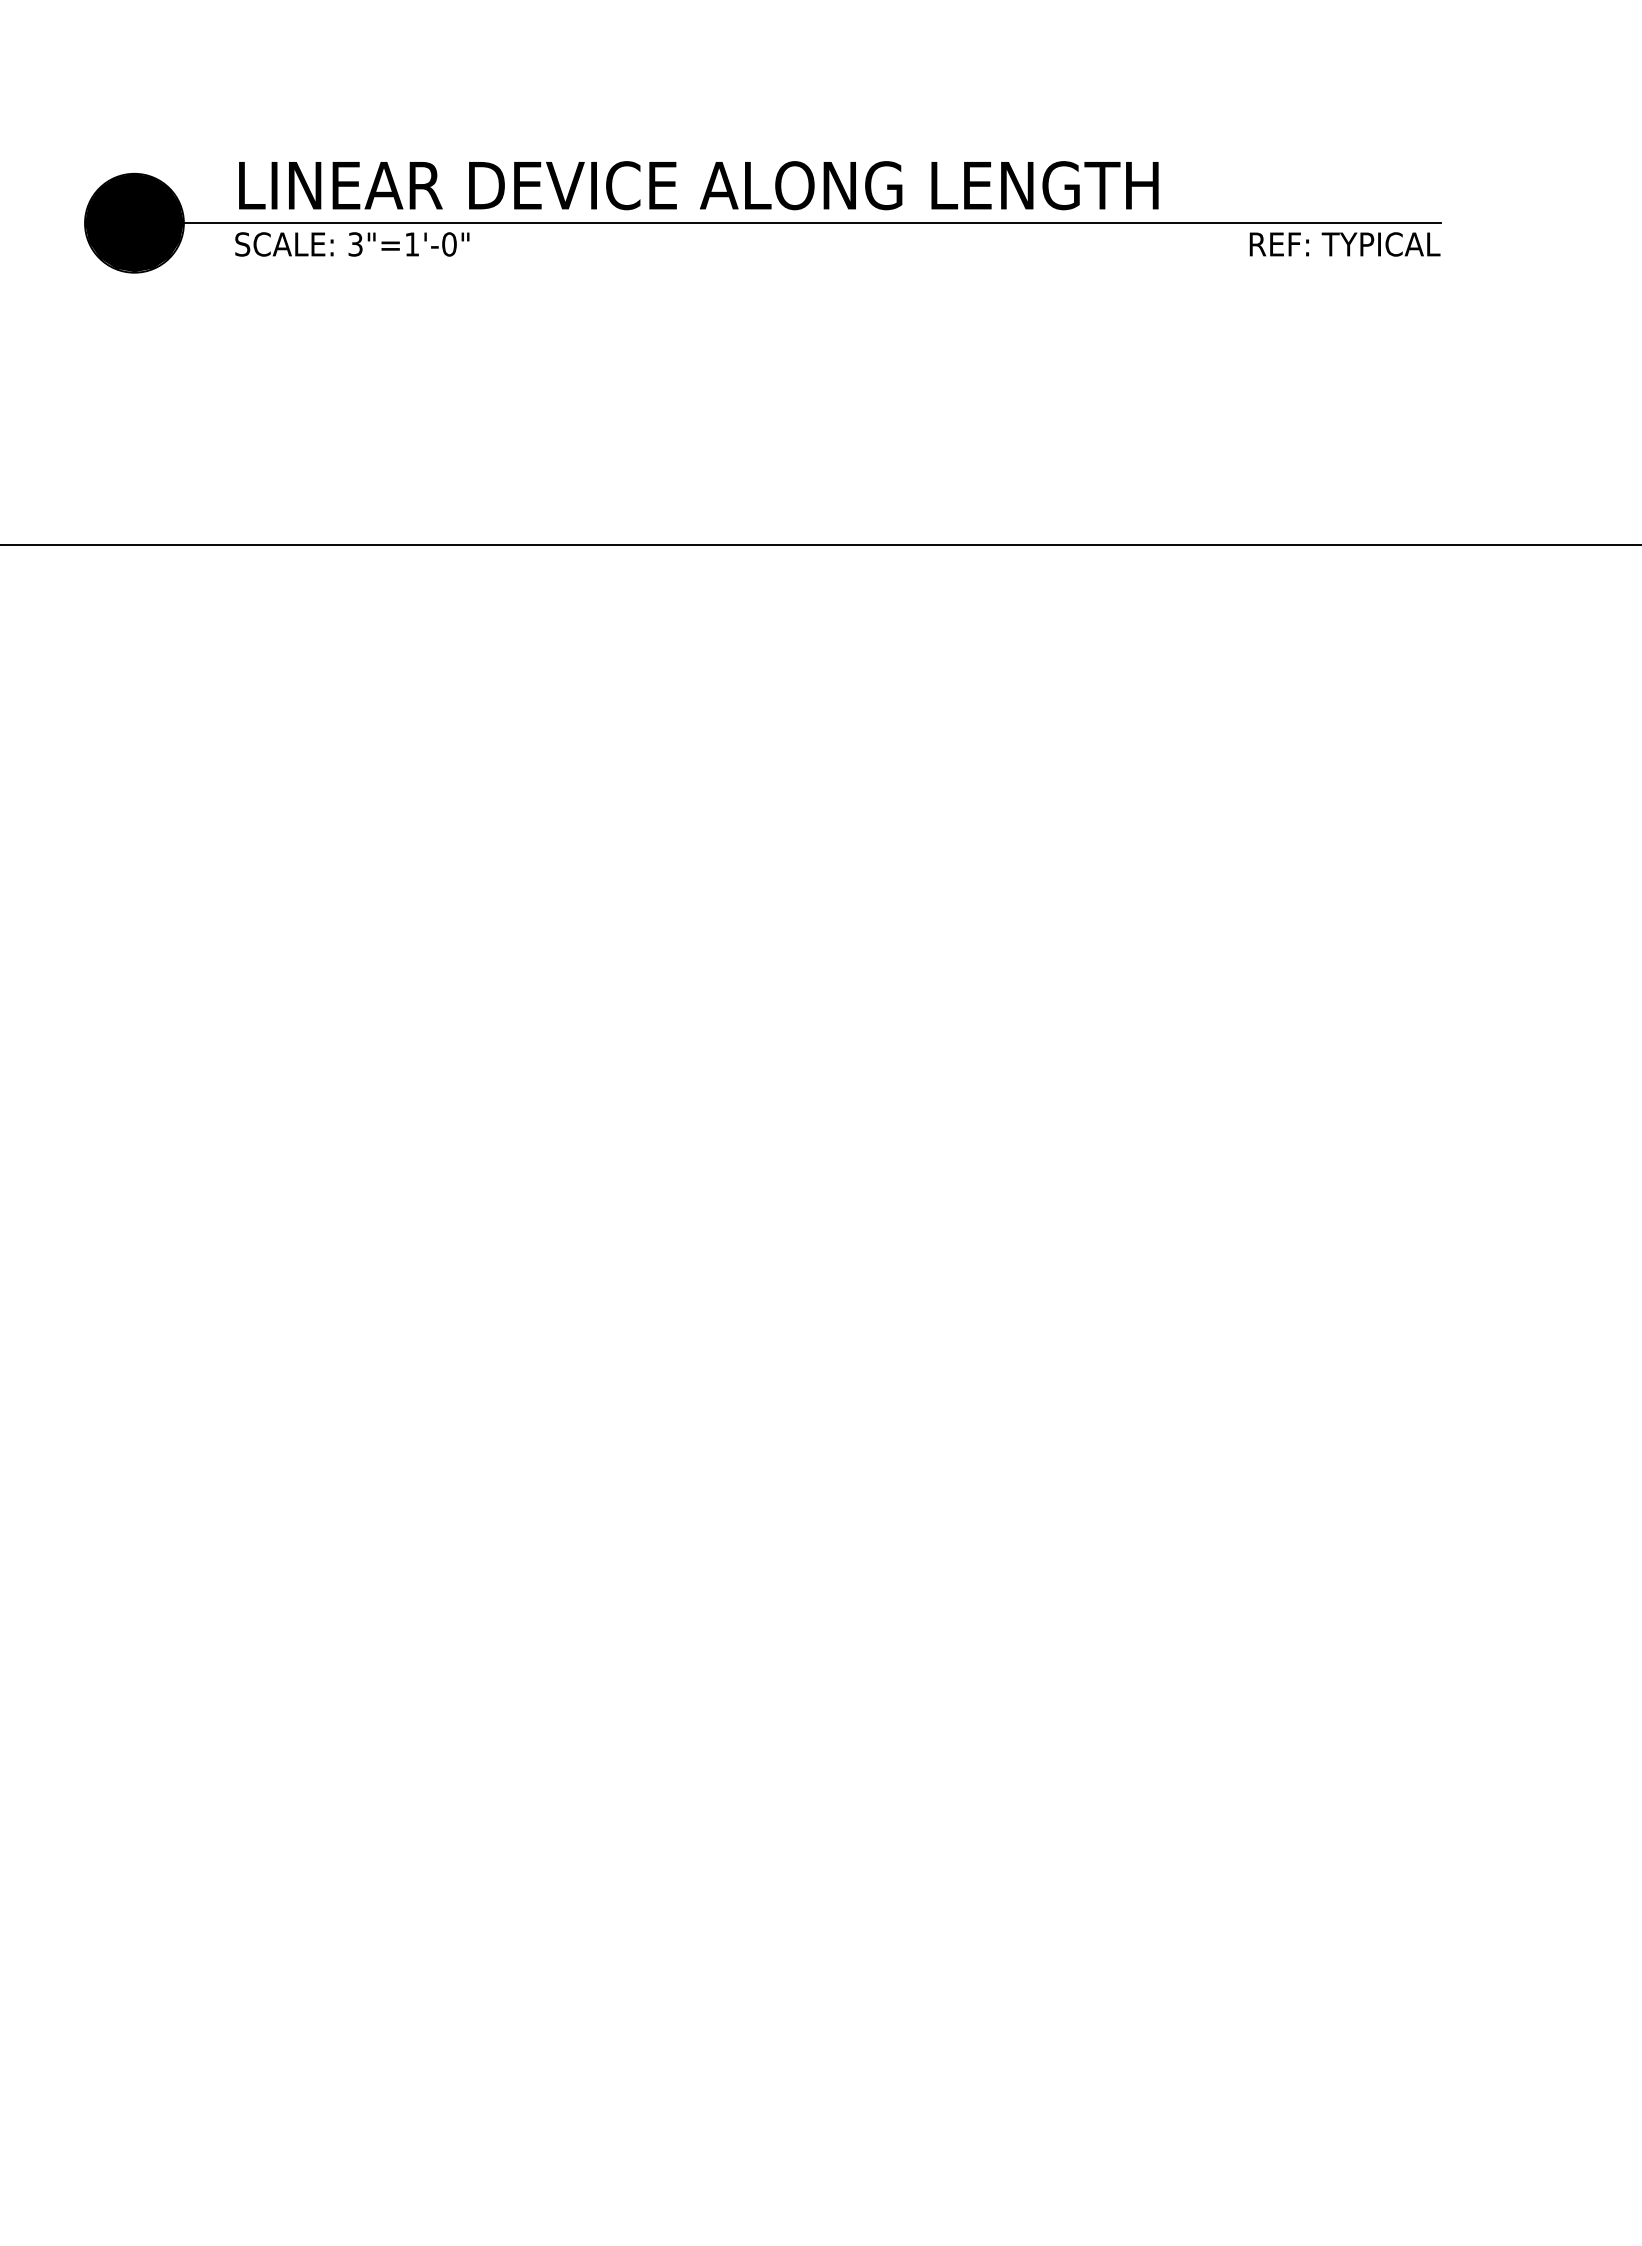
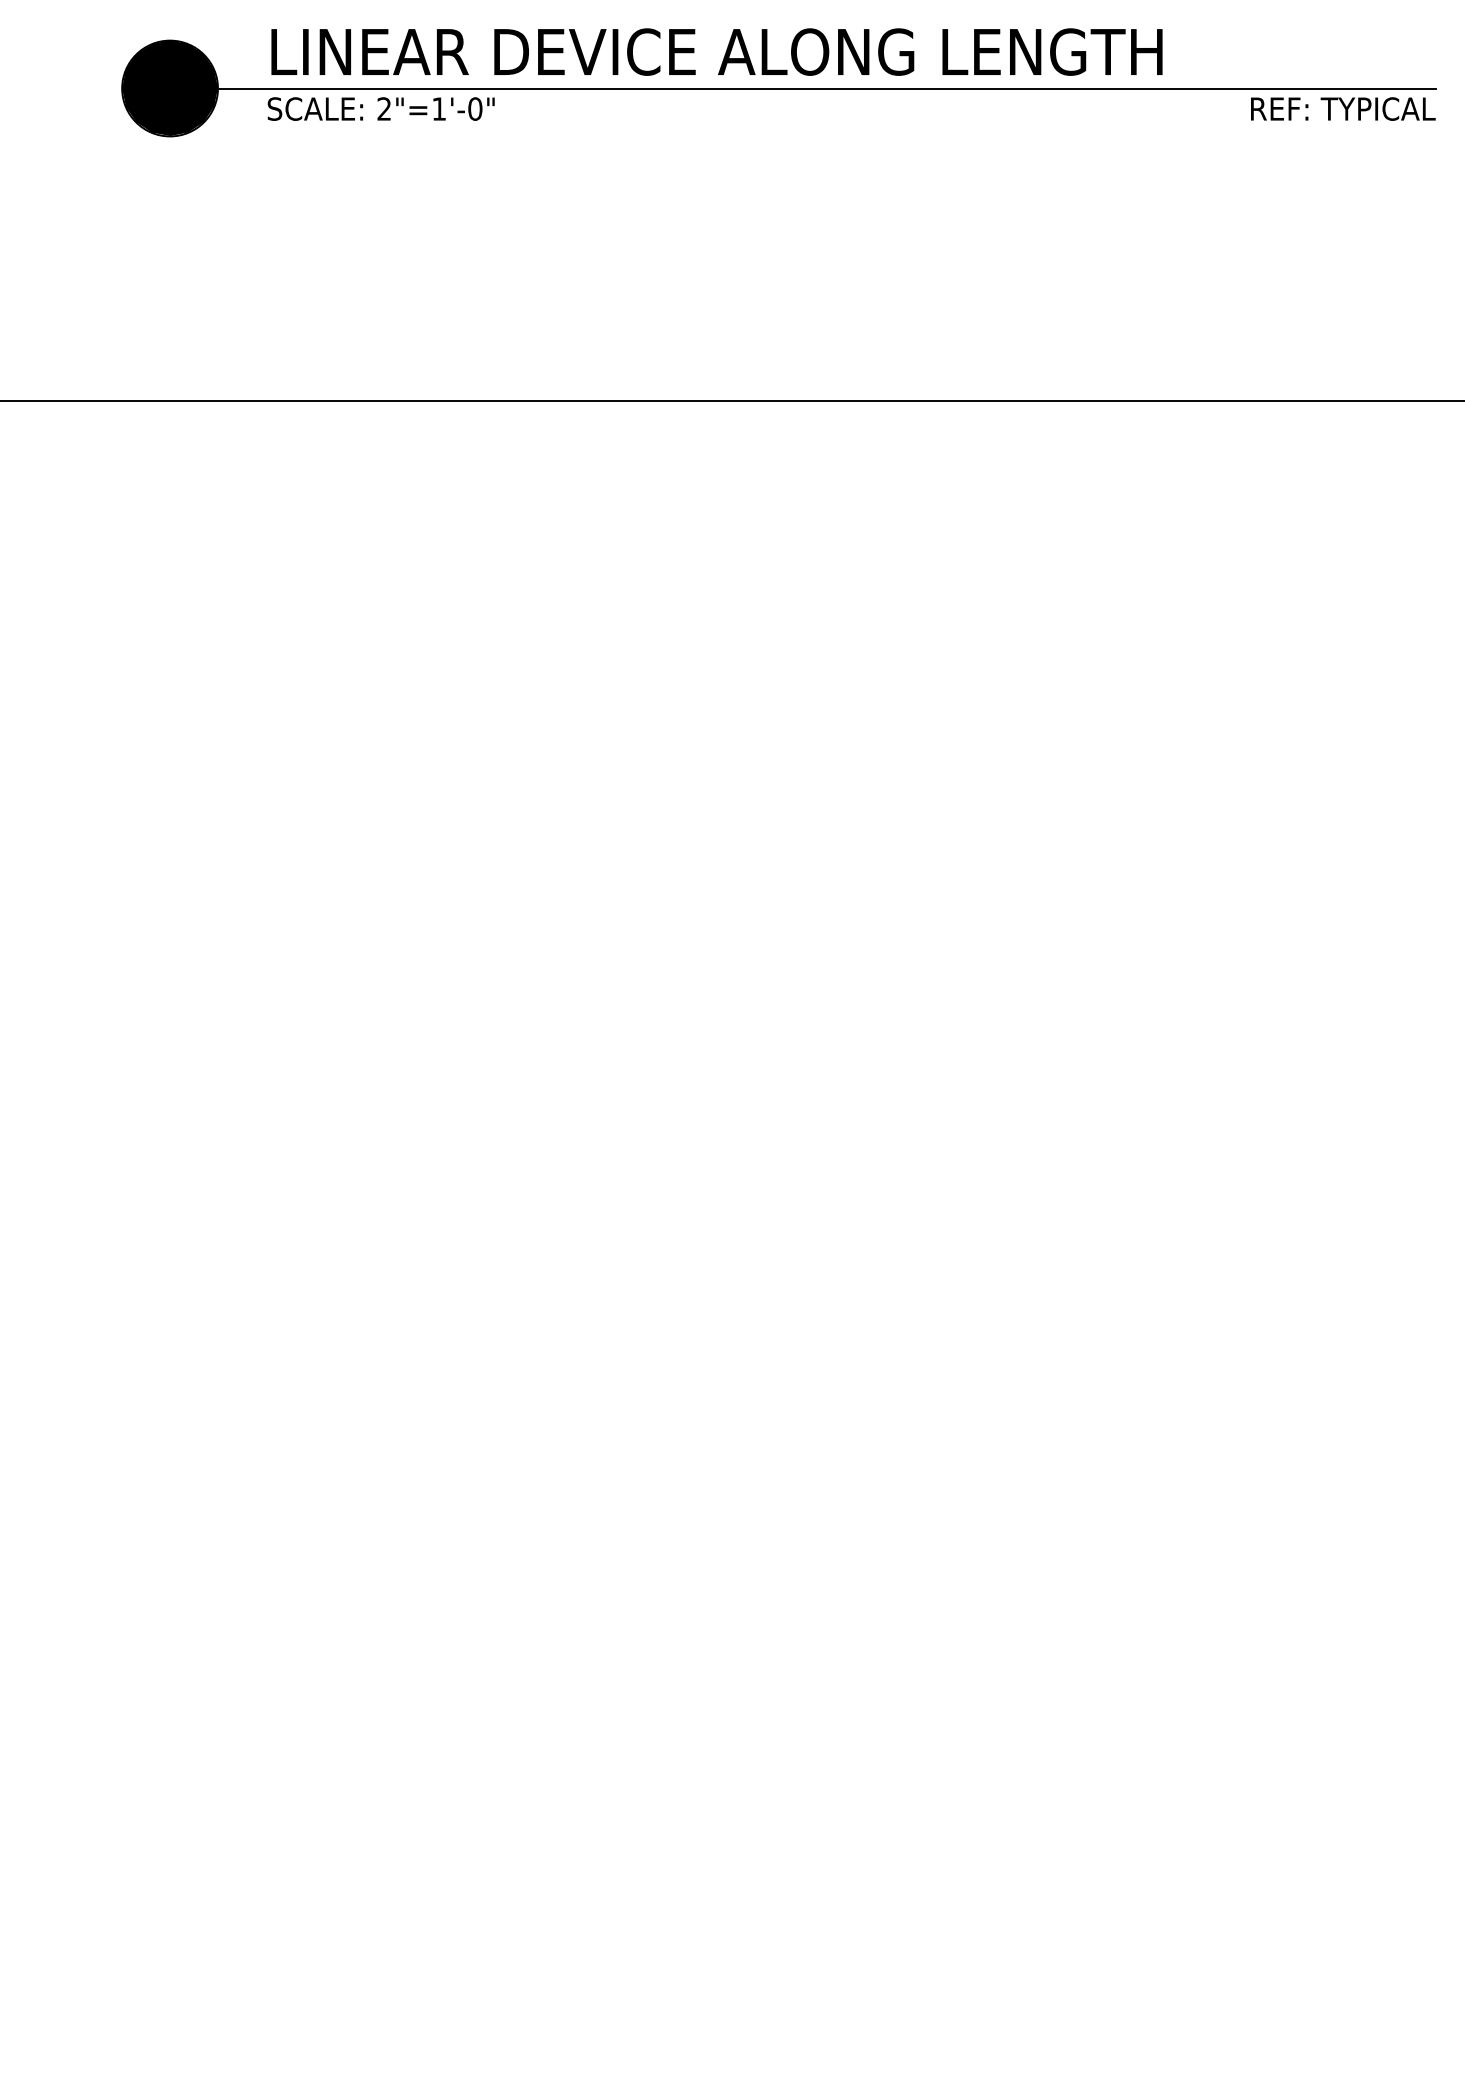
text: (355, 244) -> (384, 109), 3"=1'-0" -> 2"=1'-0"

